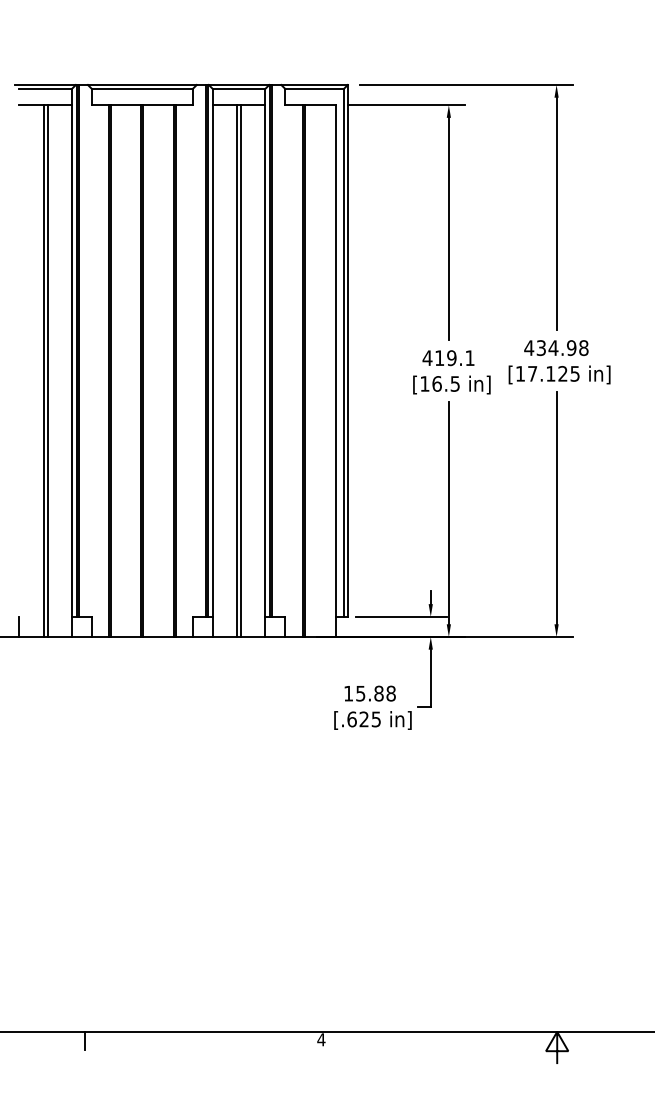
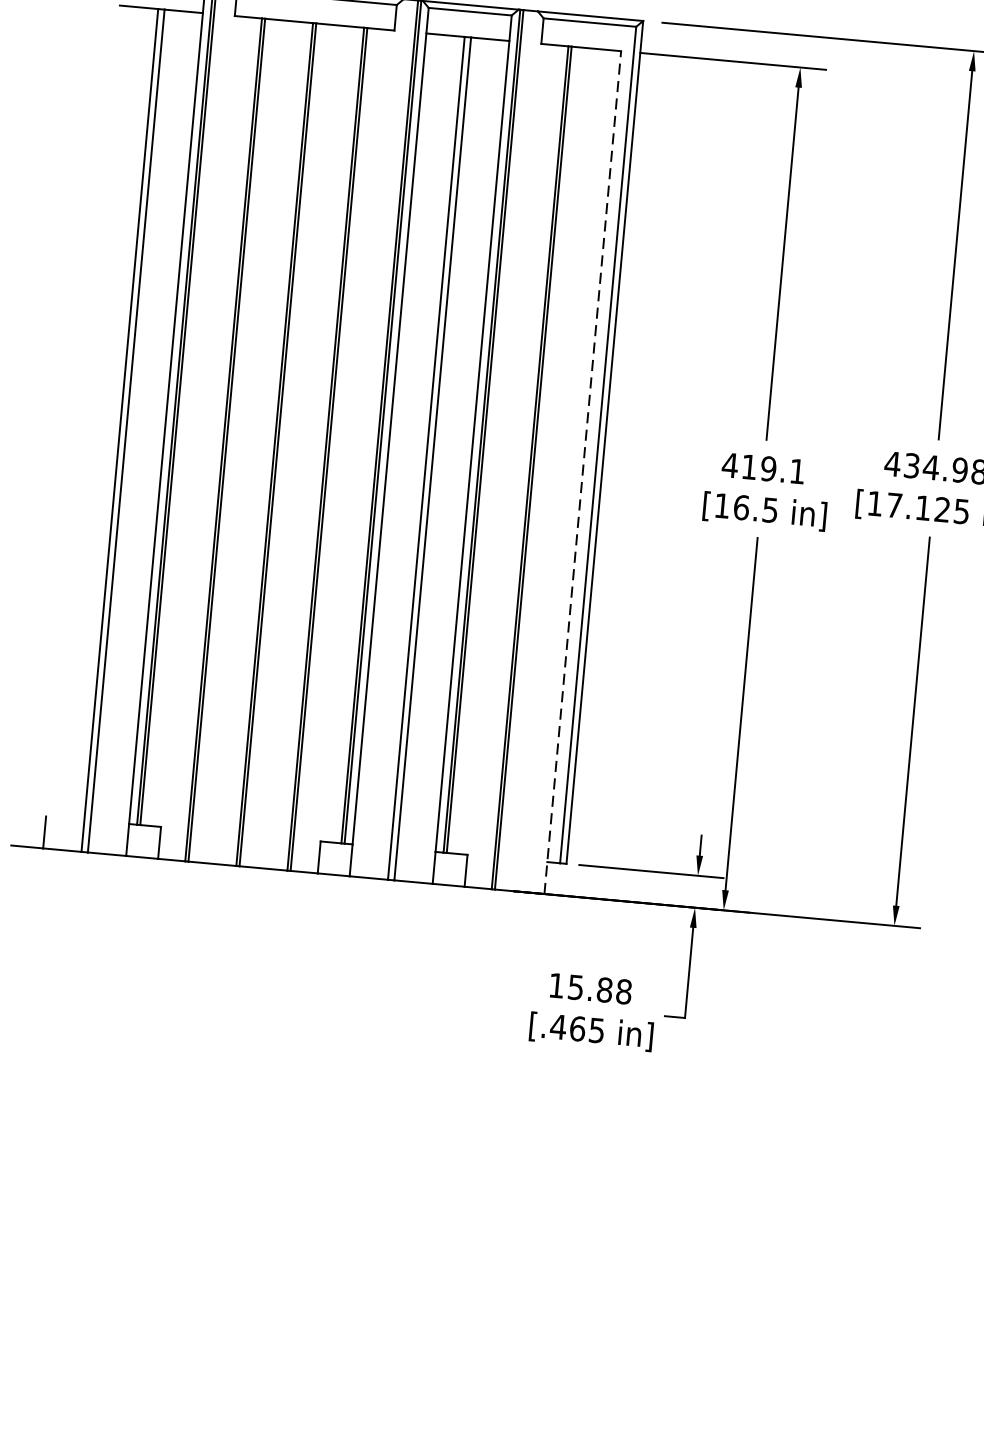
line: (335, 371) -> (582, 473), solid -> dashed
text: (358, 719) -> (568, 1028), [.625 -> [.465

